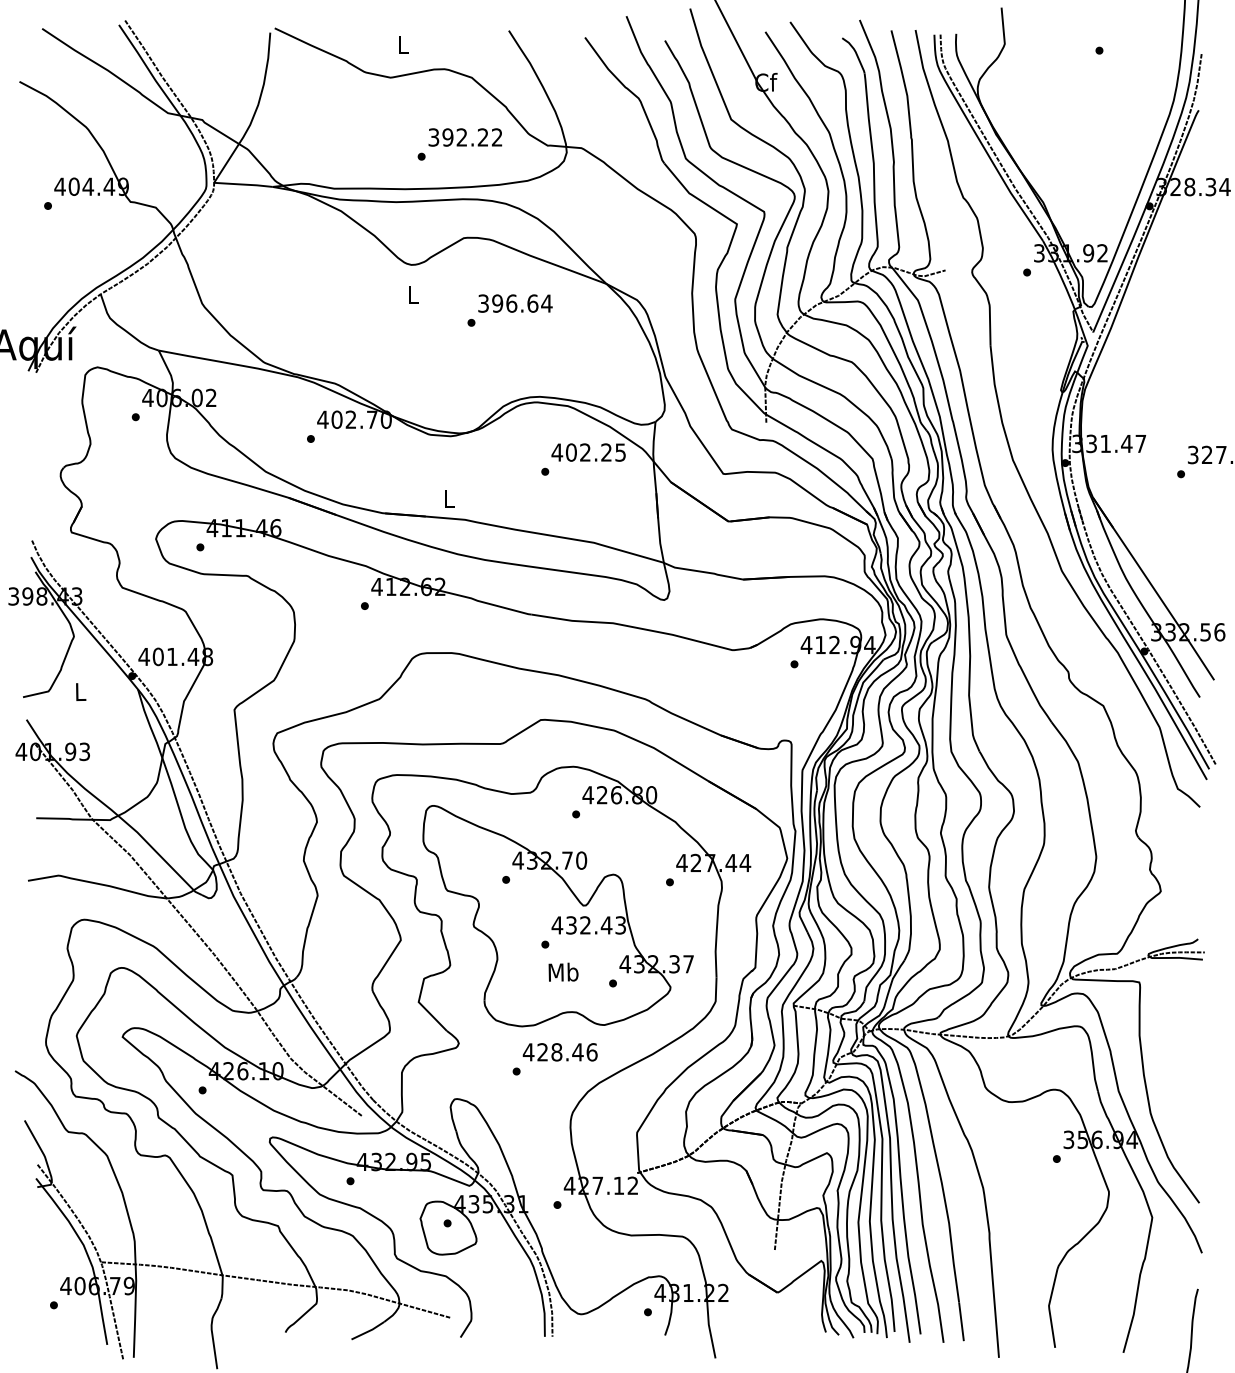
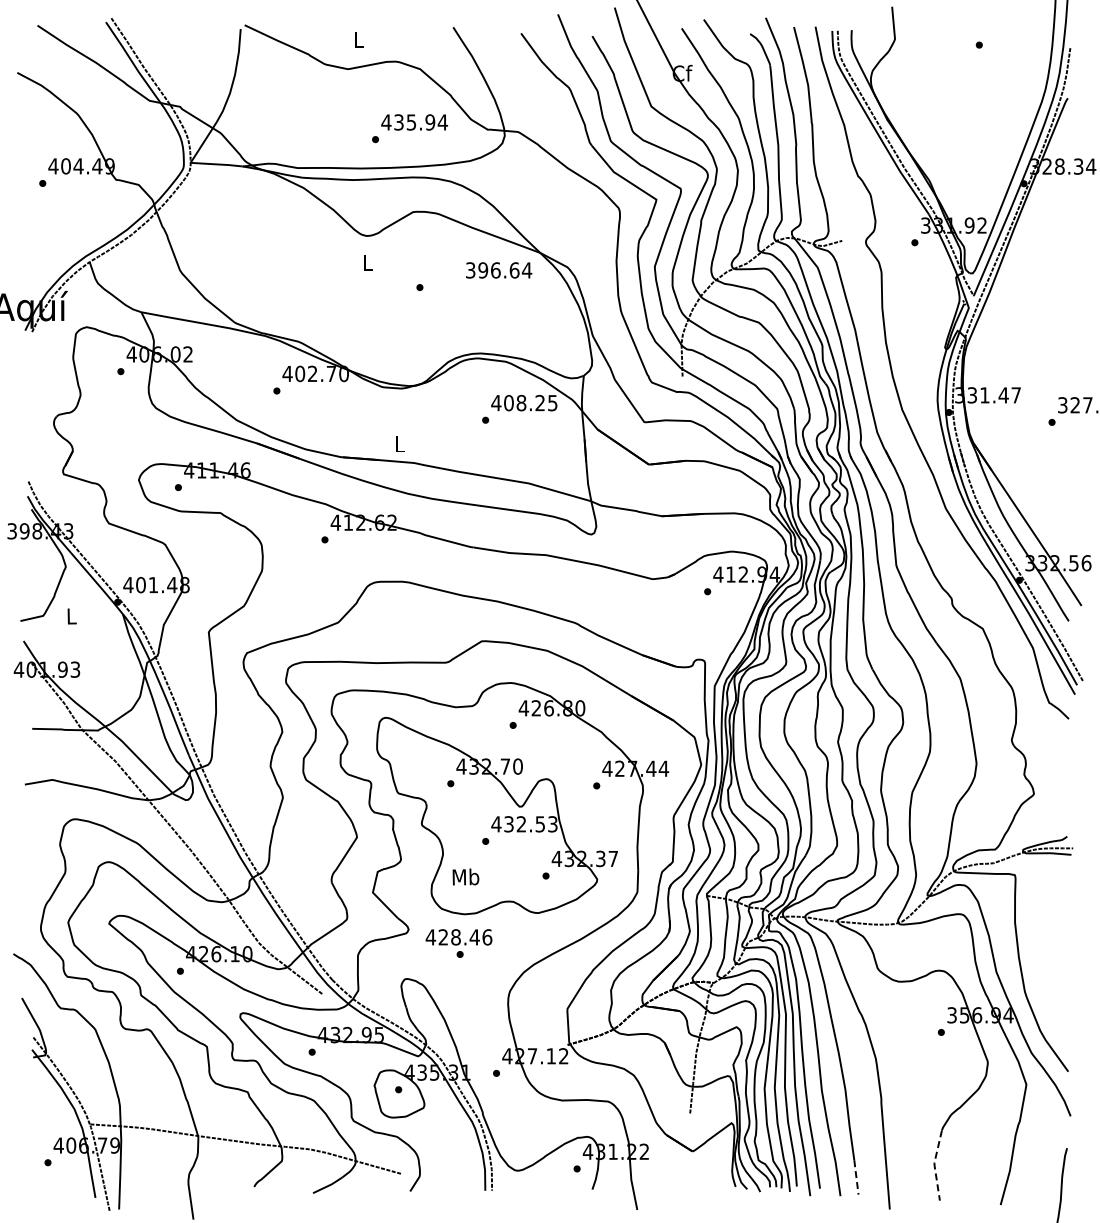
text: (465, 137) -> (414, 122), 392.22 -> 435.94
text: (515, 303) -> (499, 270), moved
text: (585, 452) -> (521, 403), 402.25 -> 408.25
text: (606, 925) -> (540, 824), 432.43 -> 432.53
text: (563, 971) -> (465, 876), moved
text: (559, 1052) -> (458, 937), moved
line: (1049, 1308) -> (934, 1165), solid -> dashed
line: (961, 1321) -> (856, 1177), solid -> dashed

